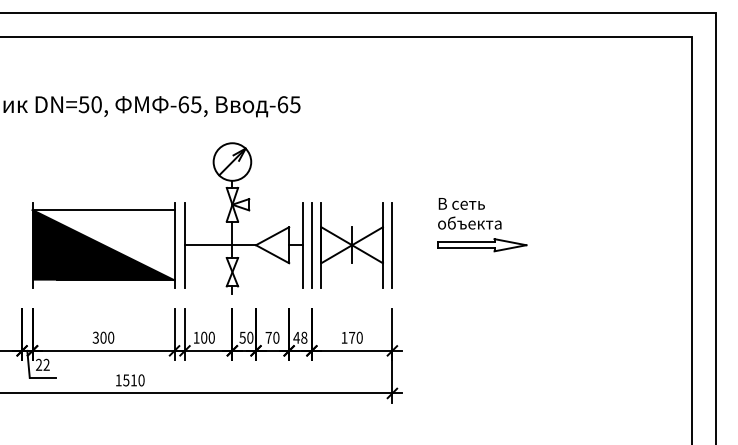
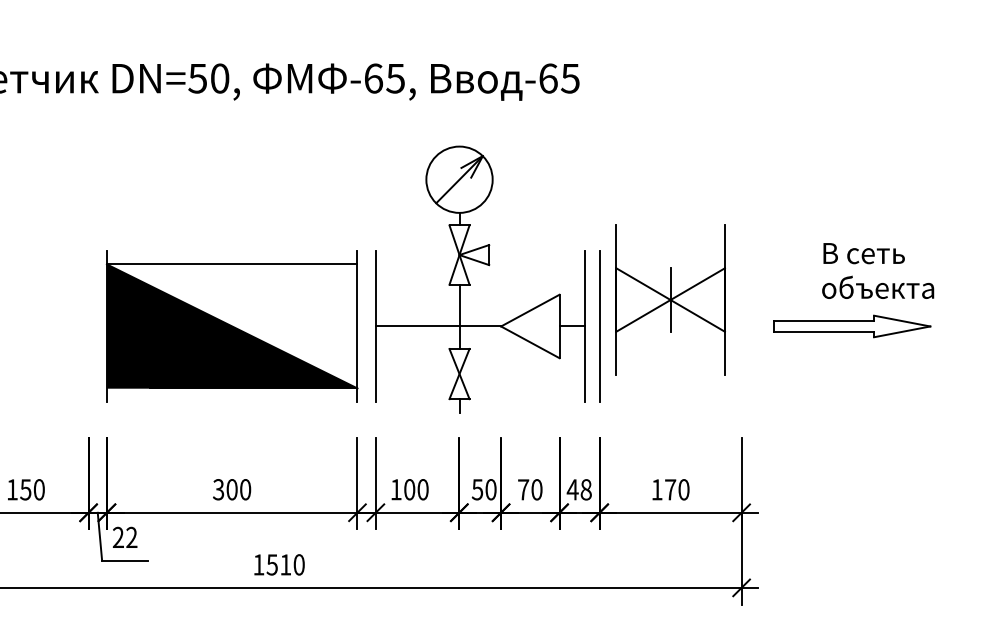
line: (392, 244) -> (741, 325), removed
part: (351, 245) -> (669, 300), moved
part: (482, 245) -> (852, 326), moved

